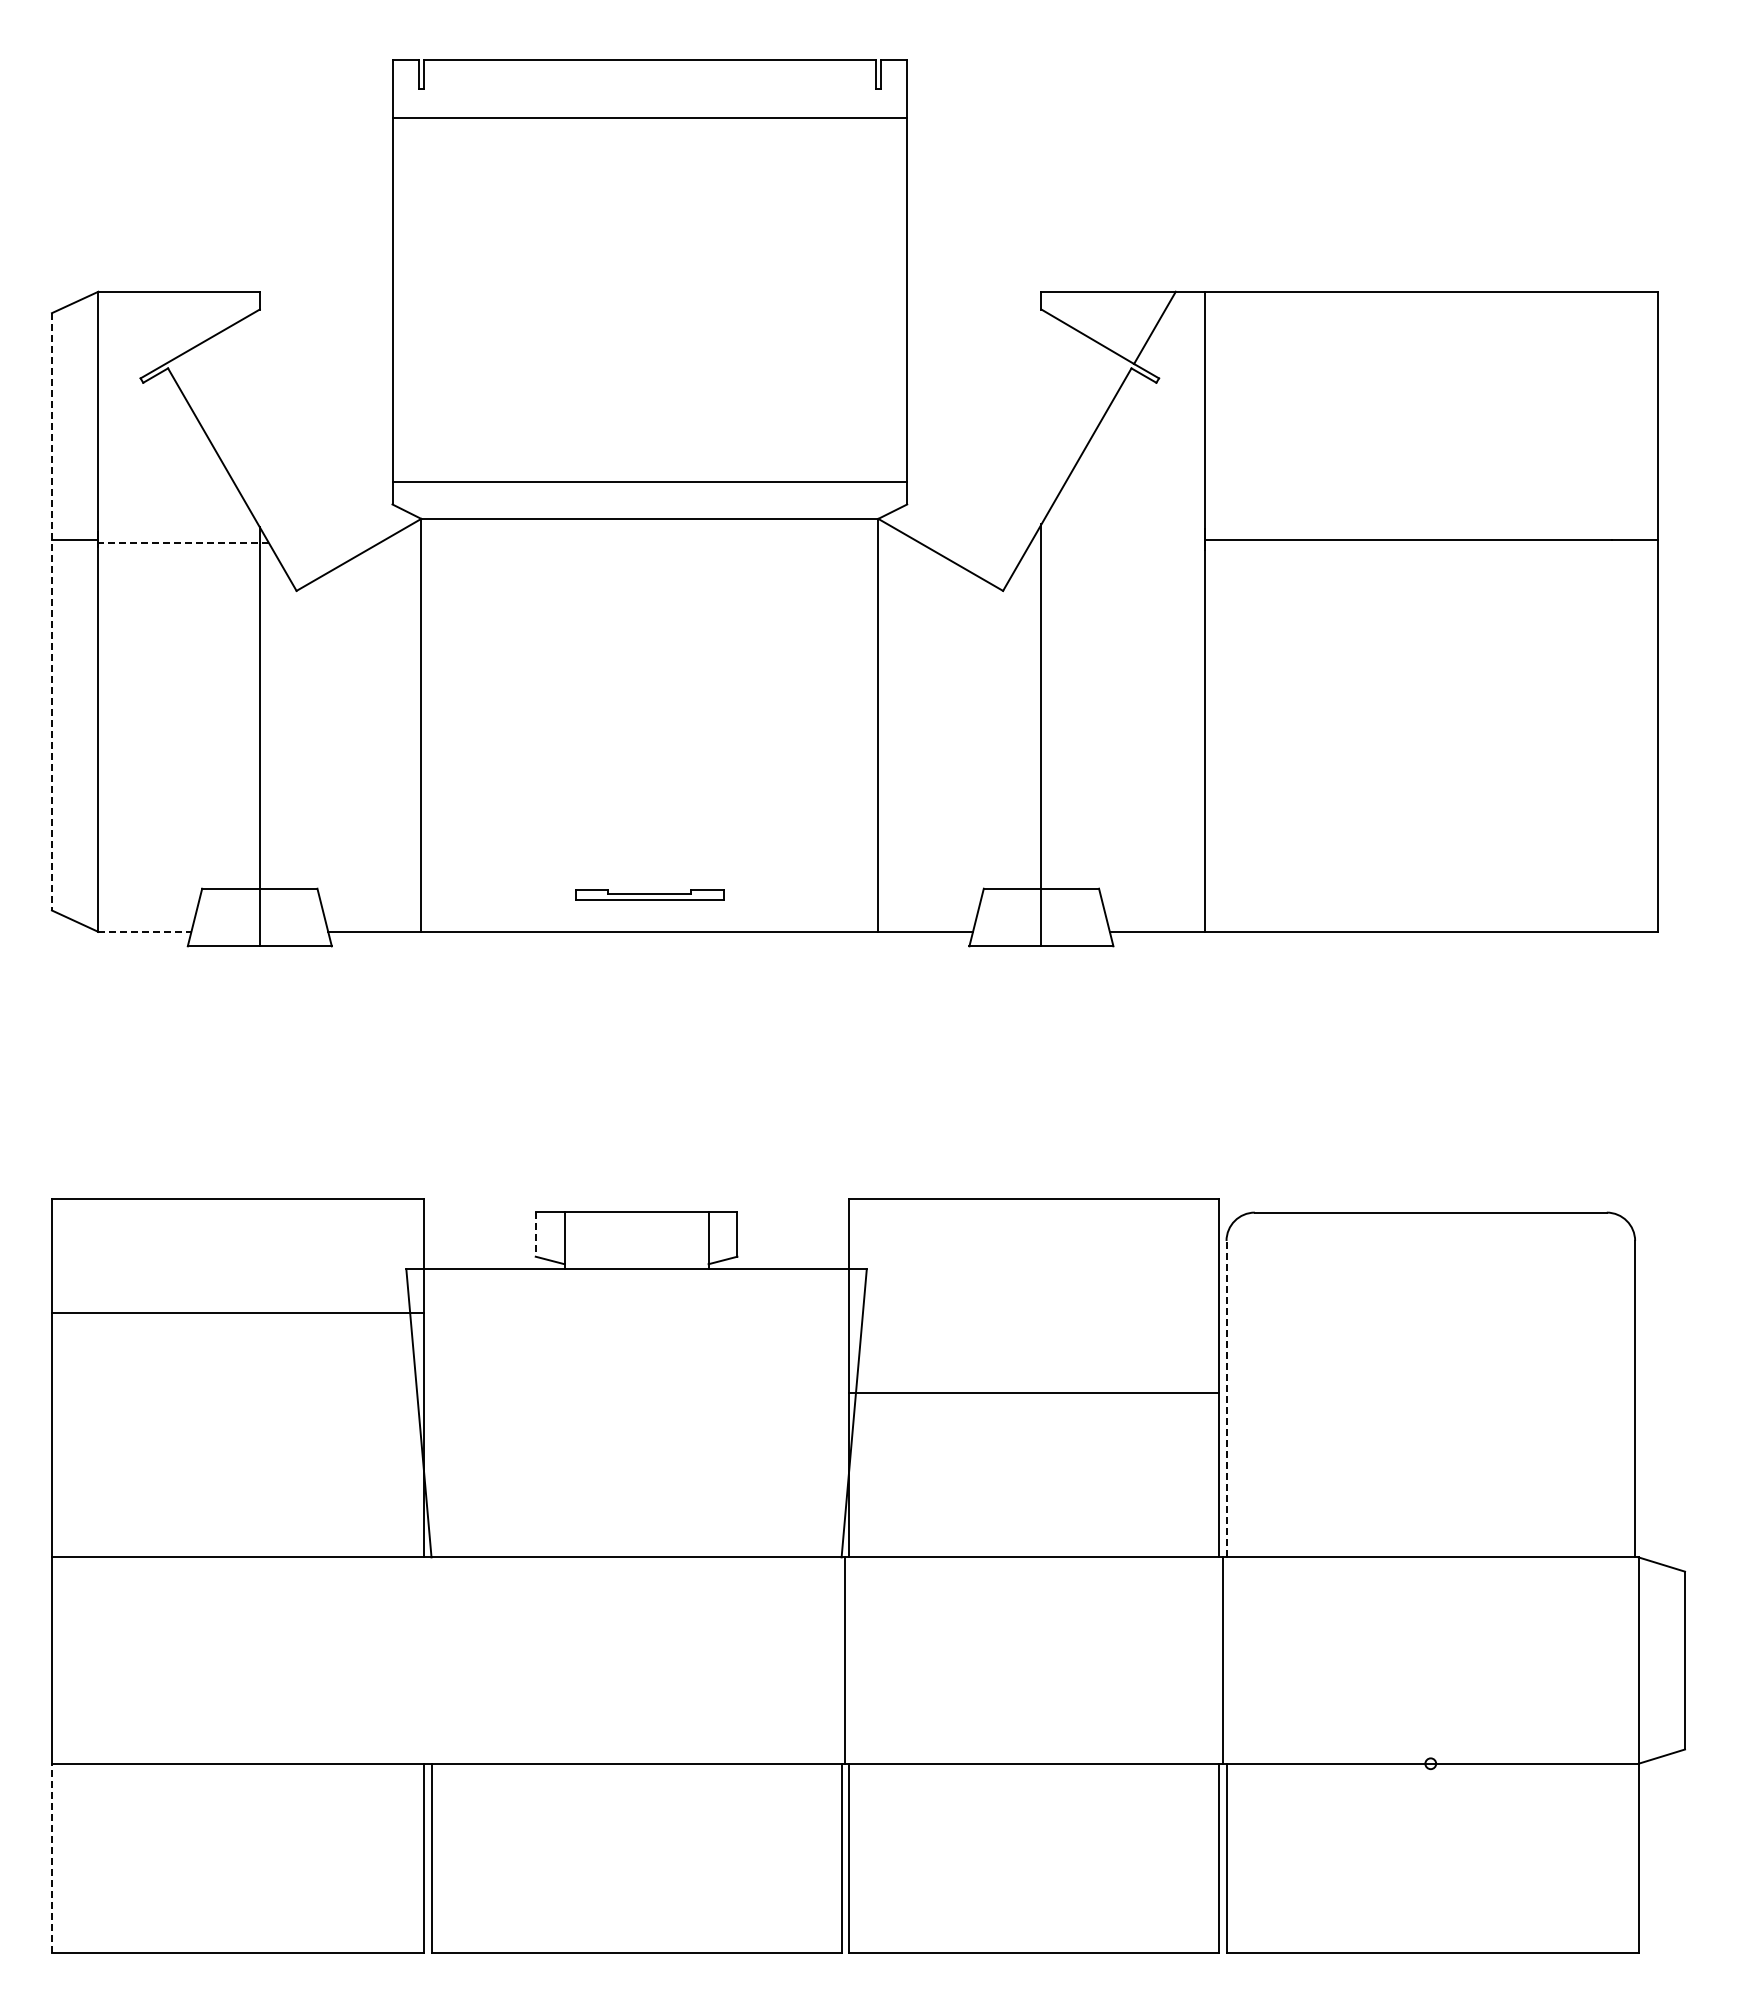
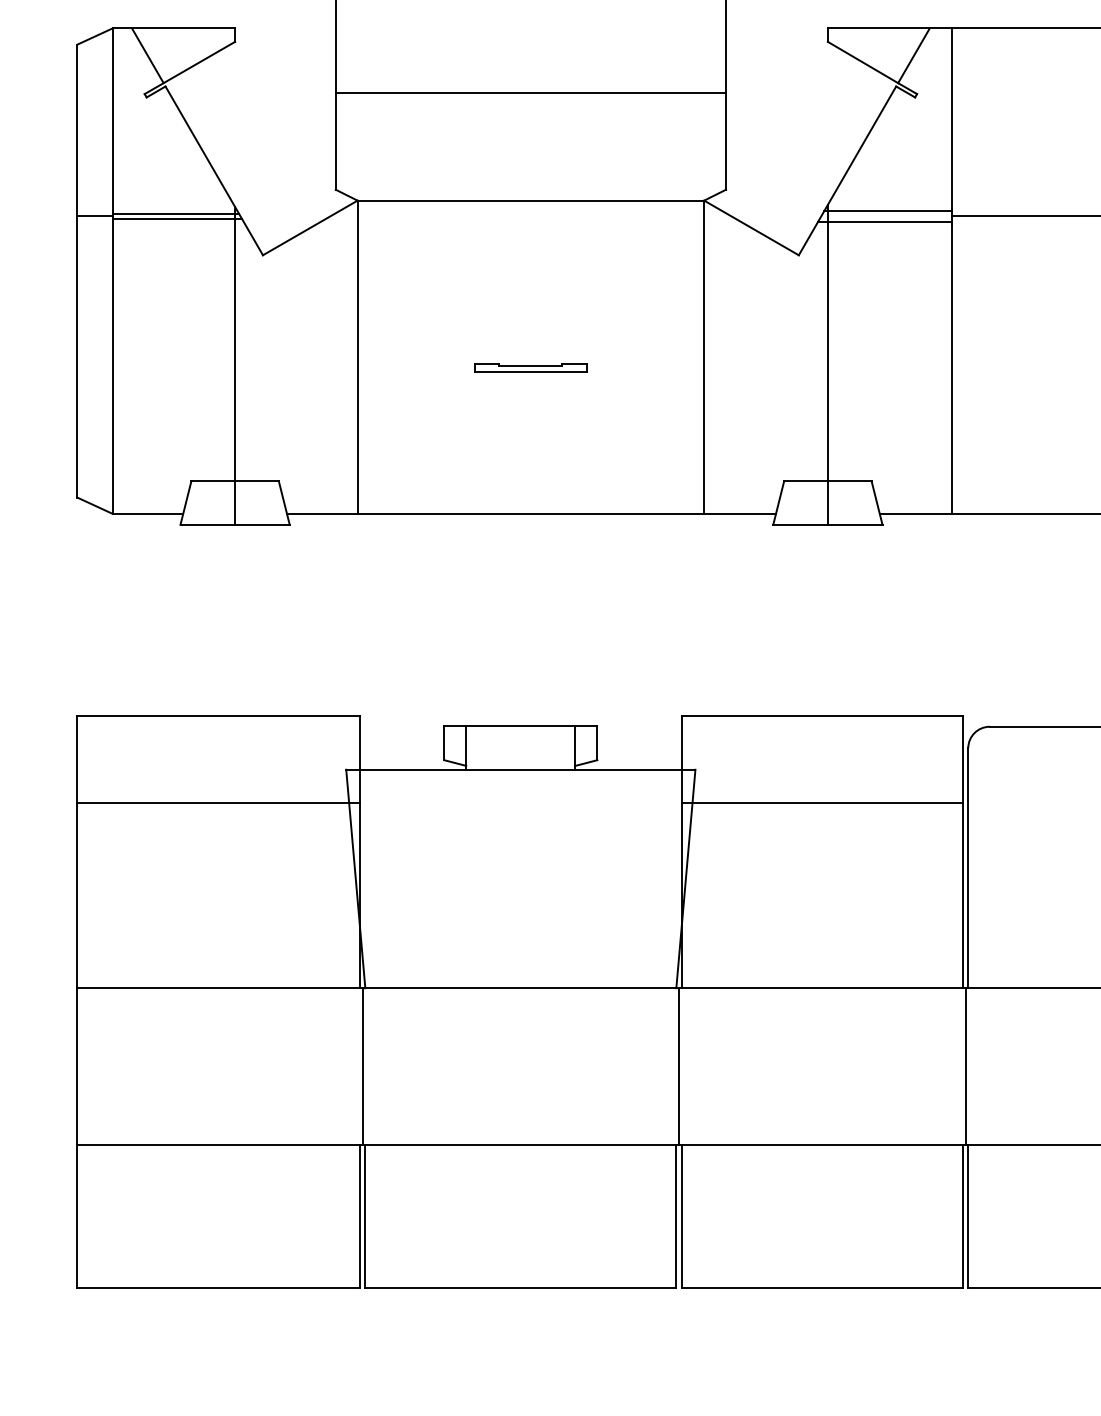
line: (144, 327) -> (147, 55), added
line: (649, 481) -> (530, 92), moved
line: (1120, 532) -> (887, 210), added
line: (181, 536) -> (175, 214), added
line: (183, 543) -> (177, 219), dashed -> solid
line: (1116, 546) -> (884, 221), added
line: (51, 611) -> (77, 270), dashed -> solid
part: (649, 894) -> (530, 367), moved
line: (145, 931) -> (148, 513), dashed -> solid
line: (535, 1234) -> (444, 743), dashed -> solid
line: (1033, 1393) -> (821, 803), moved
line: (1226, 1398) -> (968, 867), dashed -> solid
line: (427, 1660) -> (362, 1066), added
line: (51, 1857) -> (77, 1215), dashed -> solid

